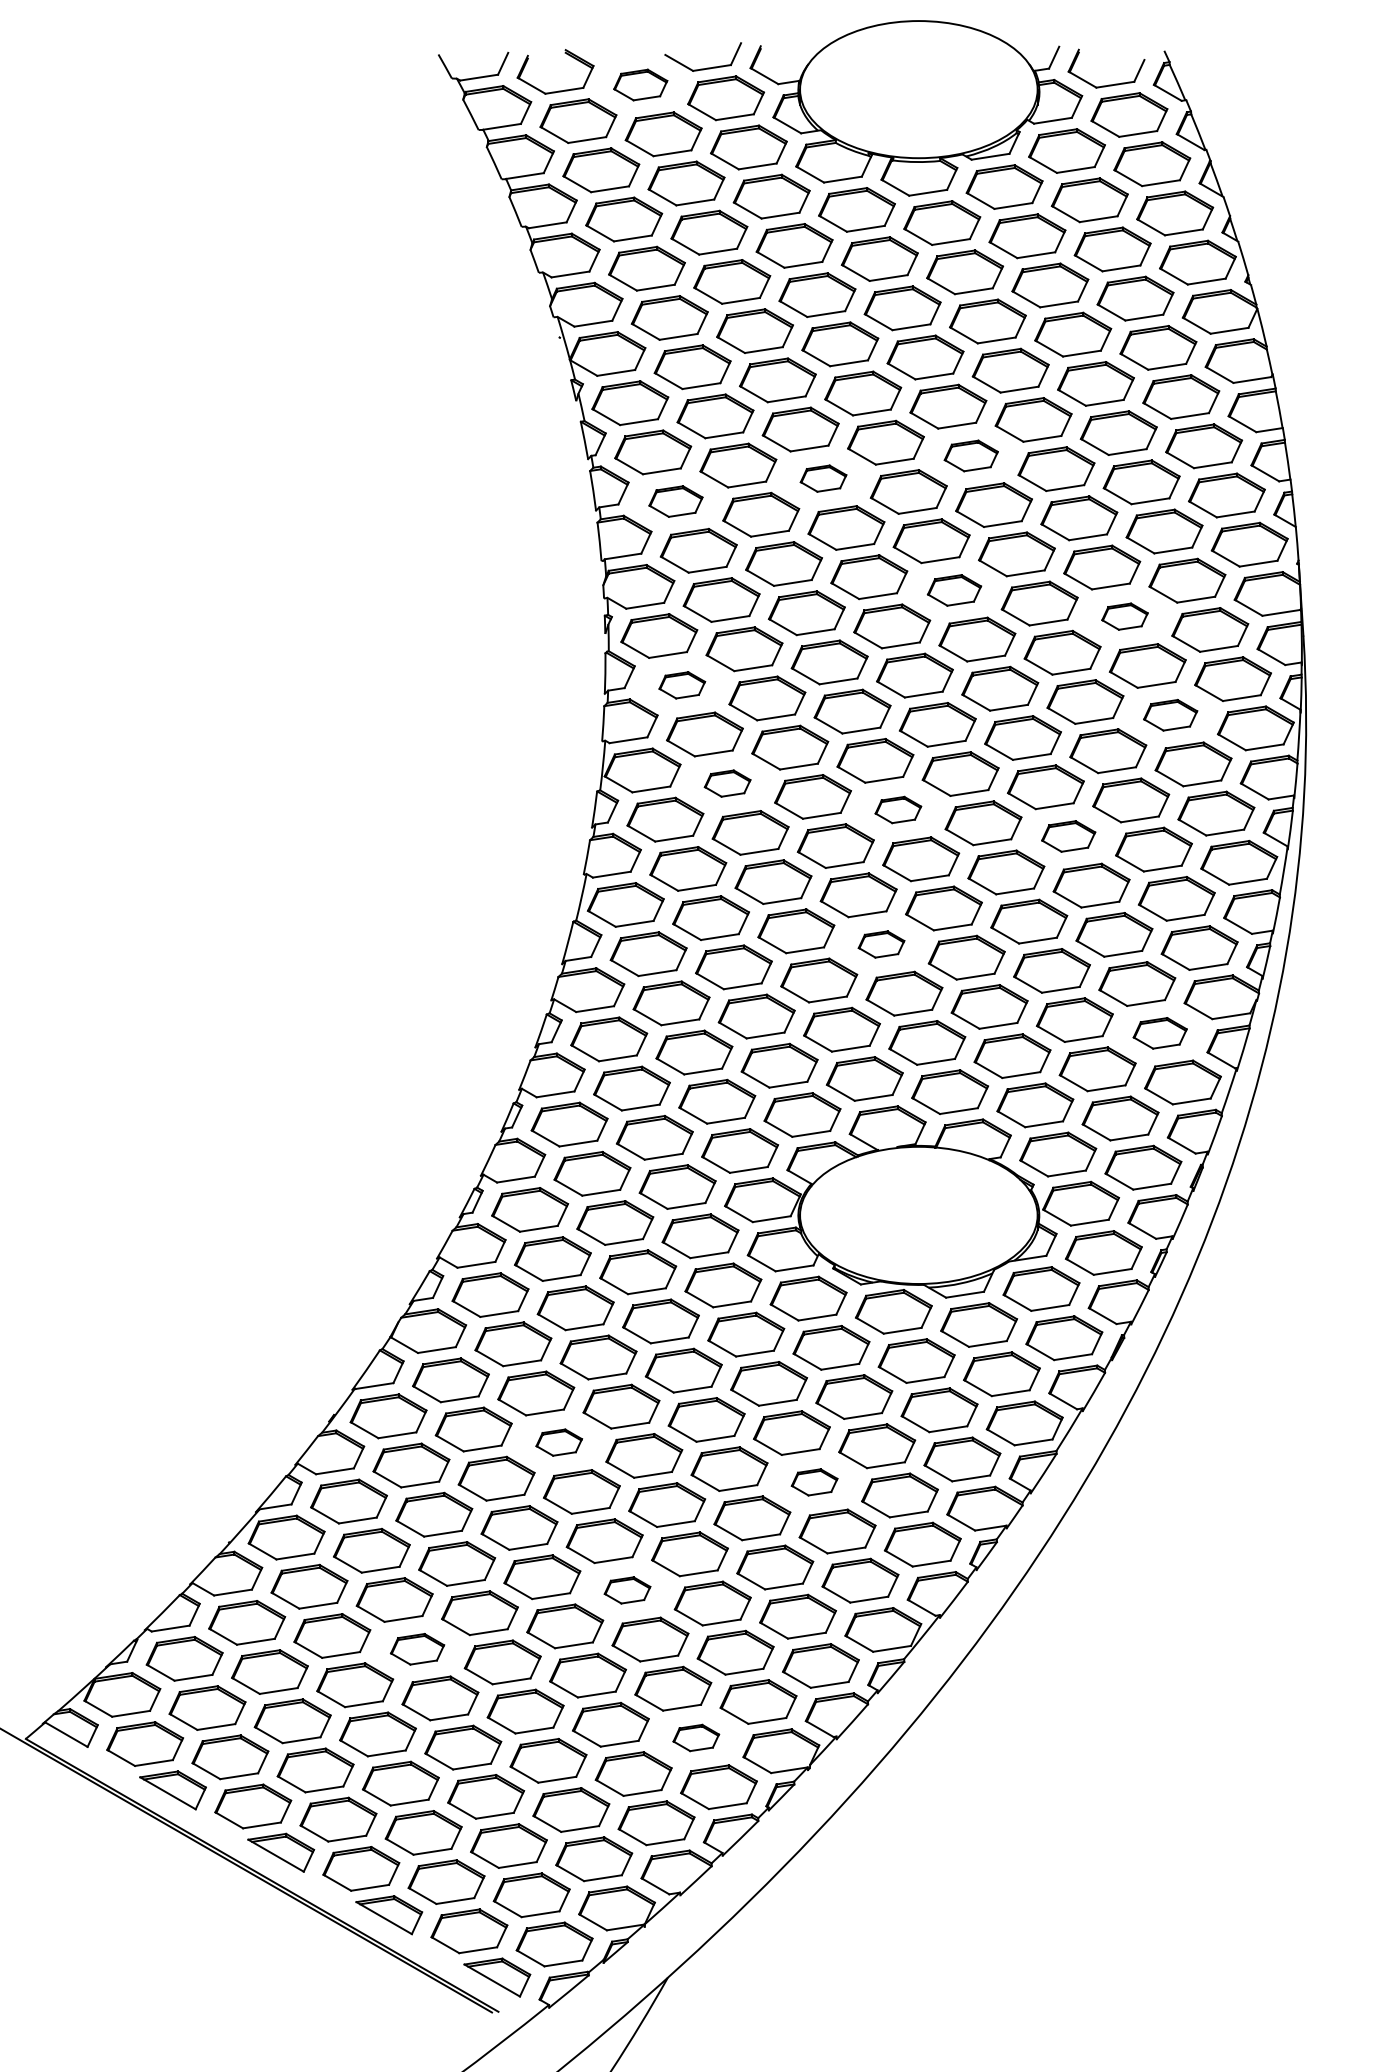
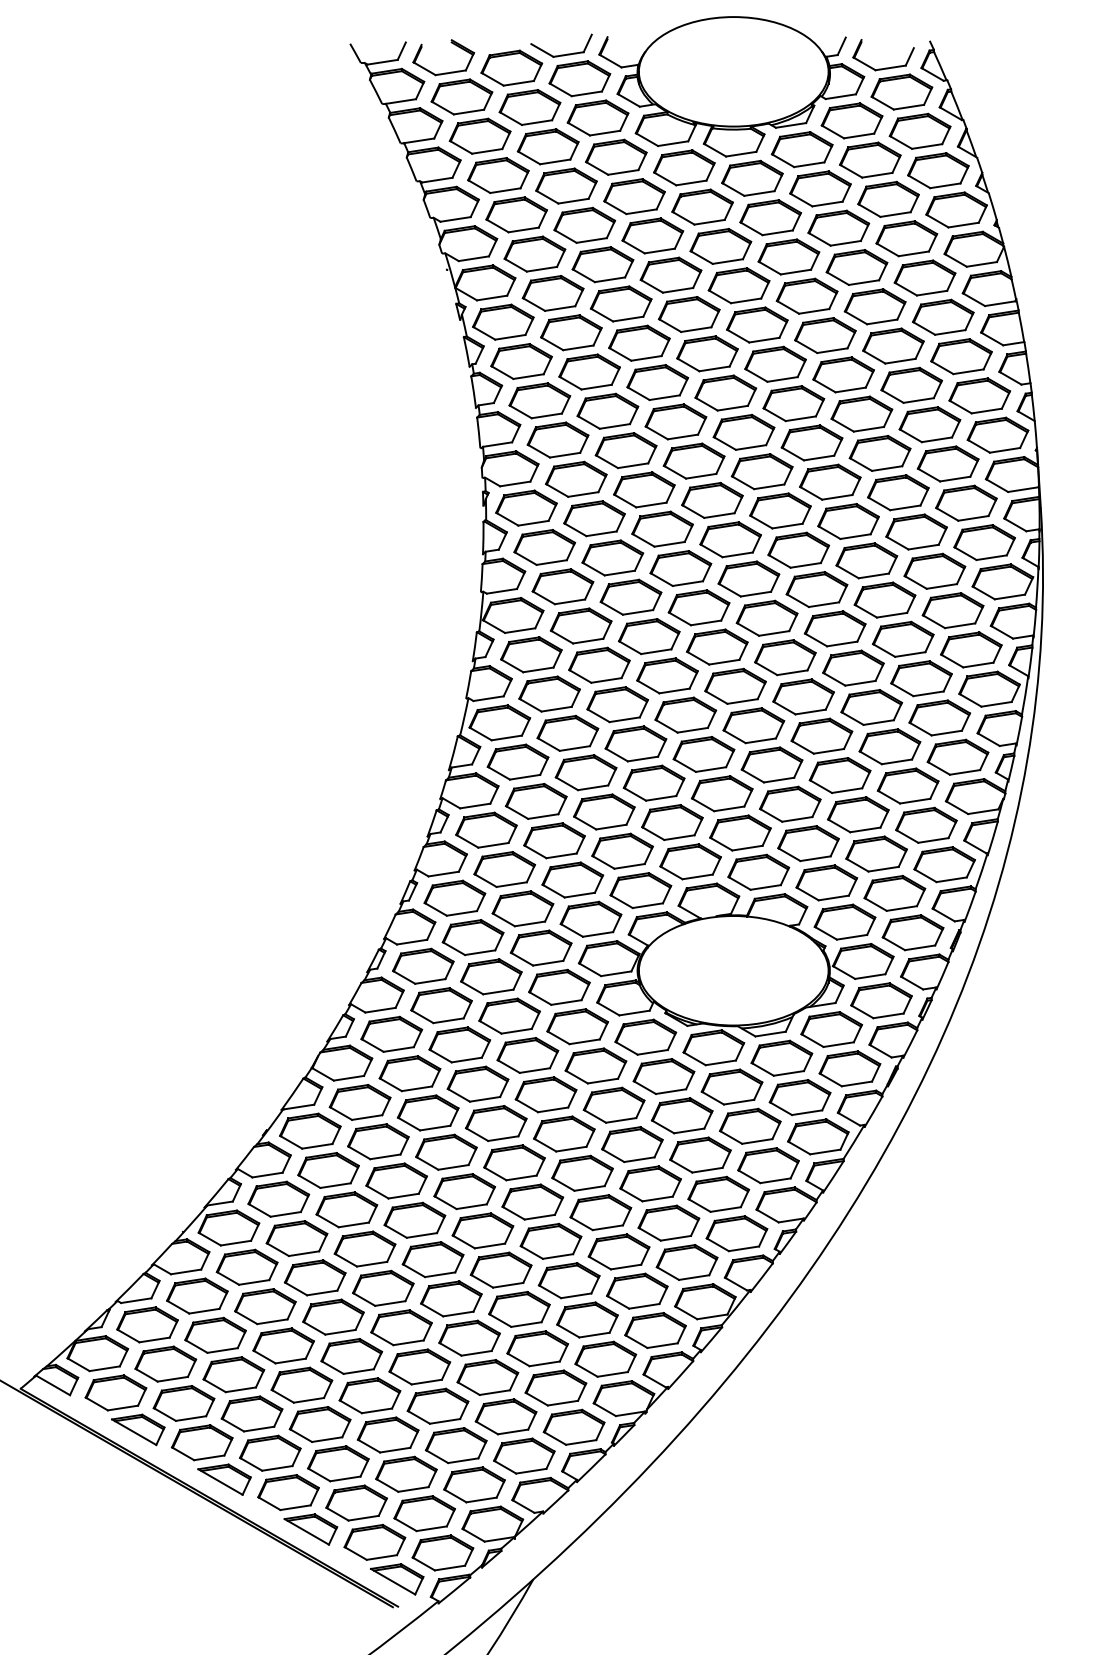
part: (640, 84) -> (511, 67), size x1.43
part: (971, 455) -> (775, 363), size x1.43
part: (823, 478) -> (657, 382), size x1.67
part: (675, 501) -> (539, 400), size x1.43
part: (954, 590) -> (762, 471), size x1.43
part: (1124, 616) -> (897, 492), size x1.67
part: (682, 685) -> (545, 547), size x1.67
part: (1170, 715) -> (934, 571), size x1.43
part: (727, 783) -> (580, 625), size x1.67
part: (898, 809) -> (717, 646), size x1.67
part: (1068, 836) -> (853, 668), size x1.43
part: (881, 944) -> (703, 754), size x1.67
part: (1160, 1033) -> (926, 825), size x1.43
part: (559, 1442) -> (446, 1152), size x1.67
part: (814, 1482) -> (650, 1184), size x1.67
part: (627, 1590) -> (501, 1270), size x1.67
part: (417, 1649) -> (333, 1317), size x1.43
part: (696, 1737) -> (556, 1387), size x1.67

